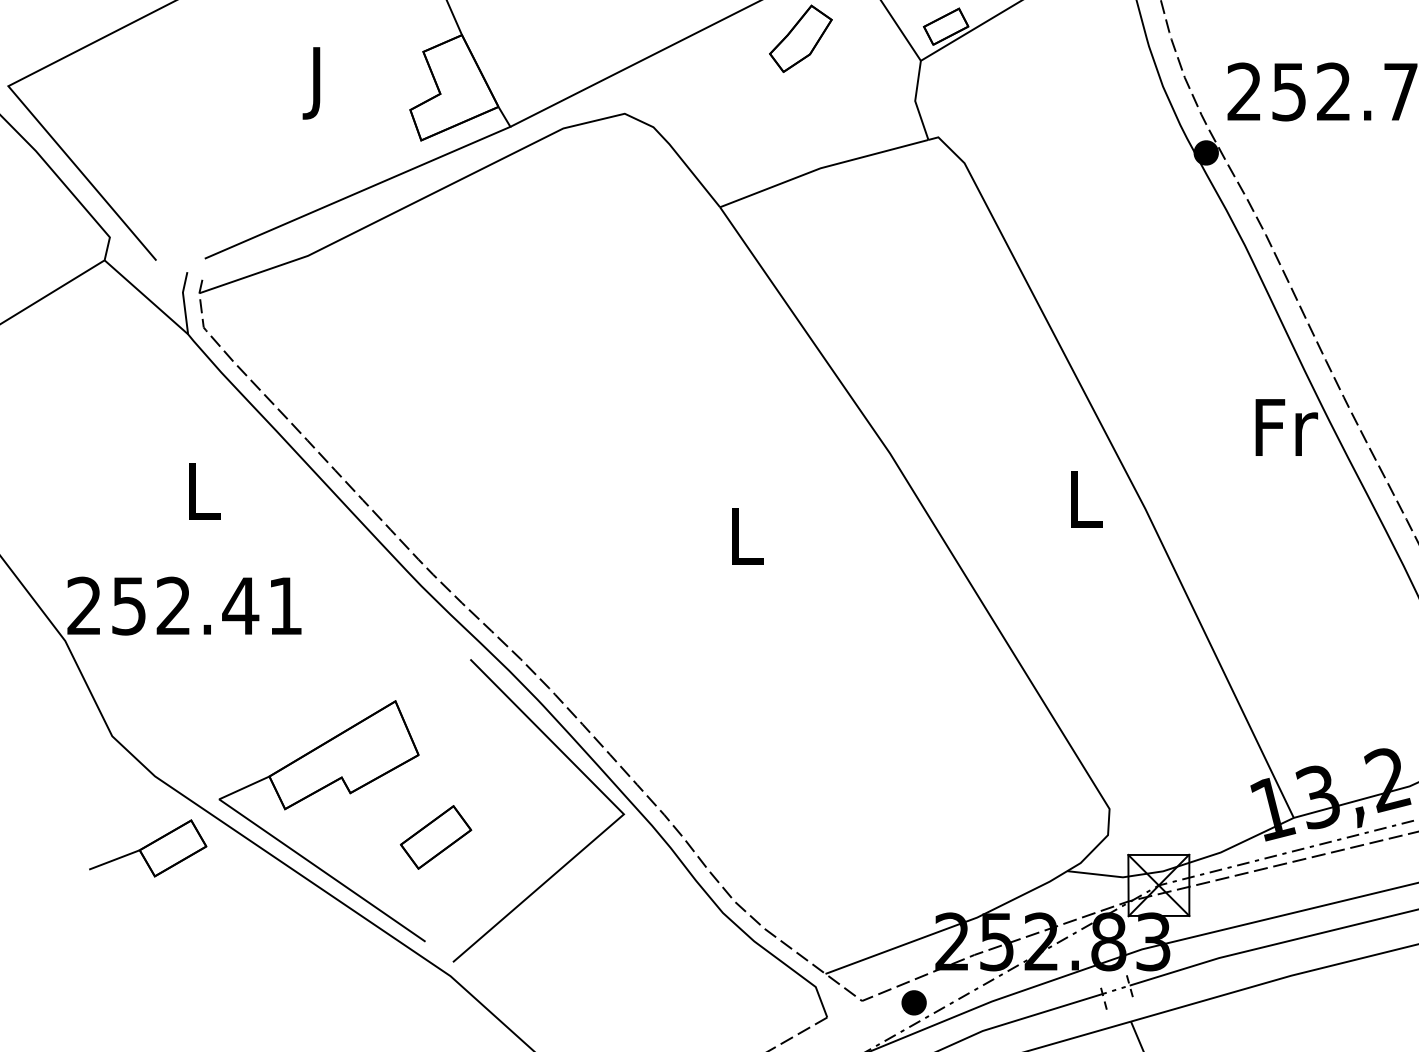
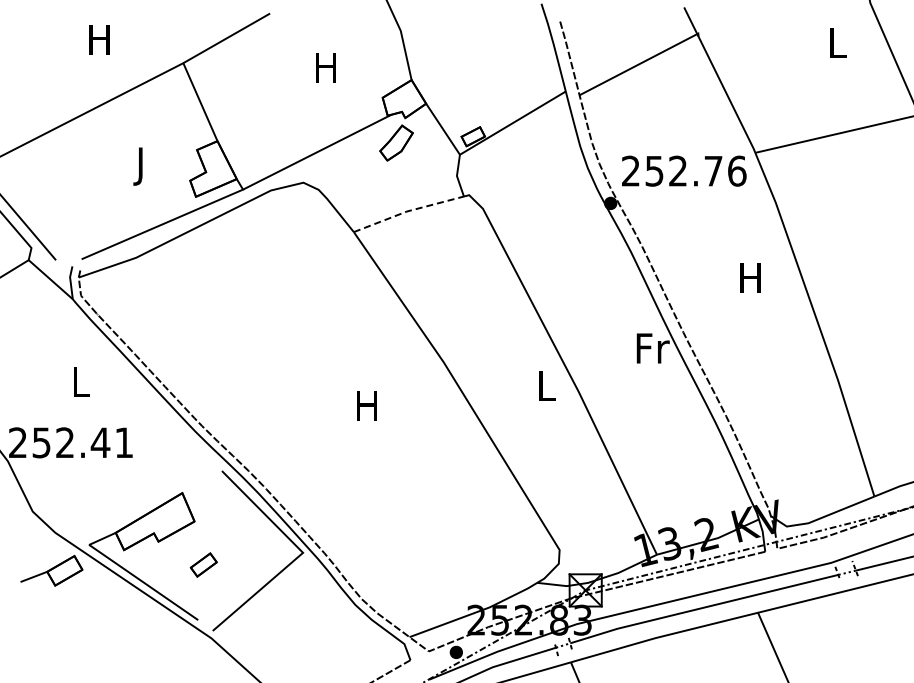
line: (821, 168) -> (407, 211), solid -> dashed
text: (744, 535) -> (366, 405), L -> H
part: (435, 836) -> (203, 564), size x0.7

